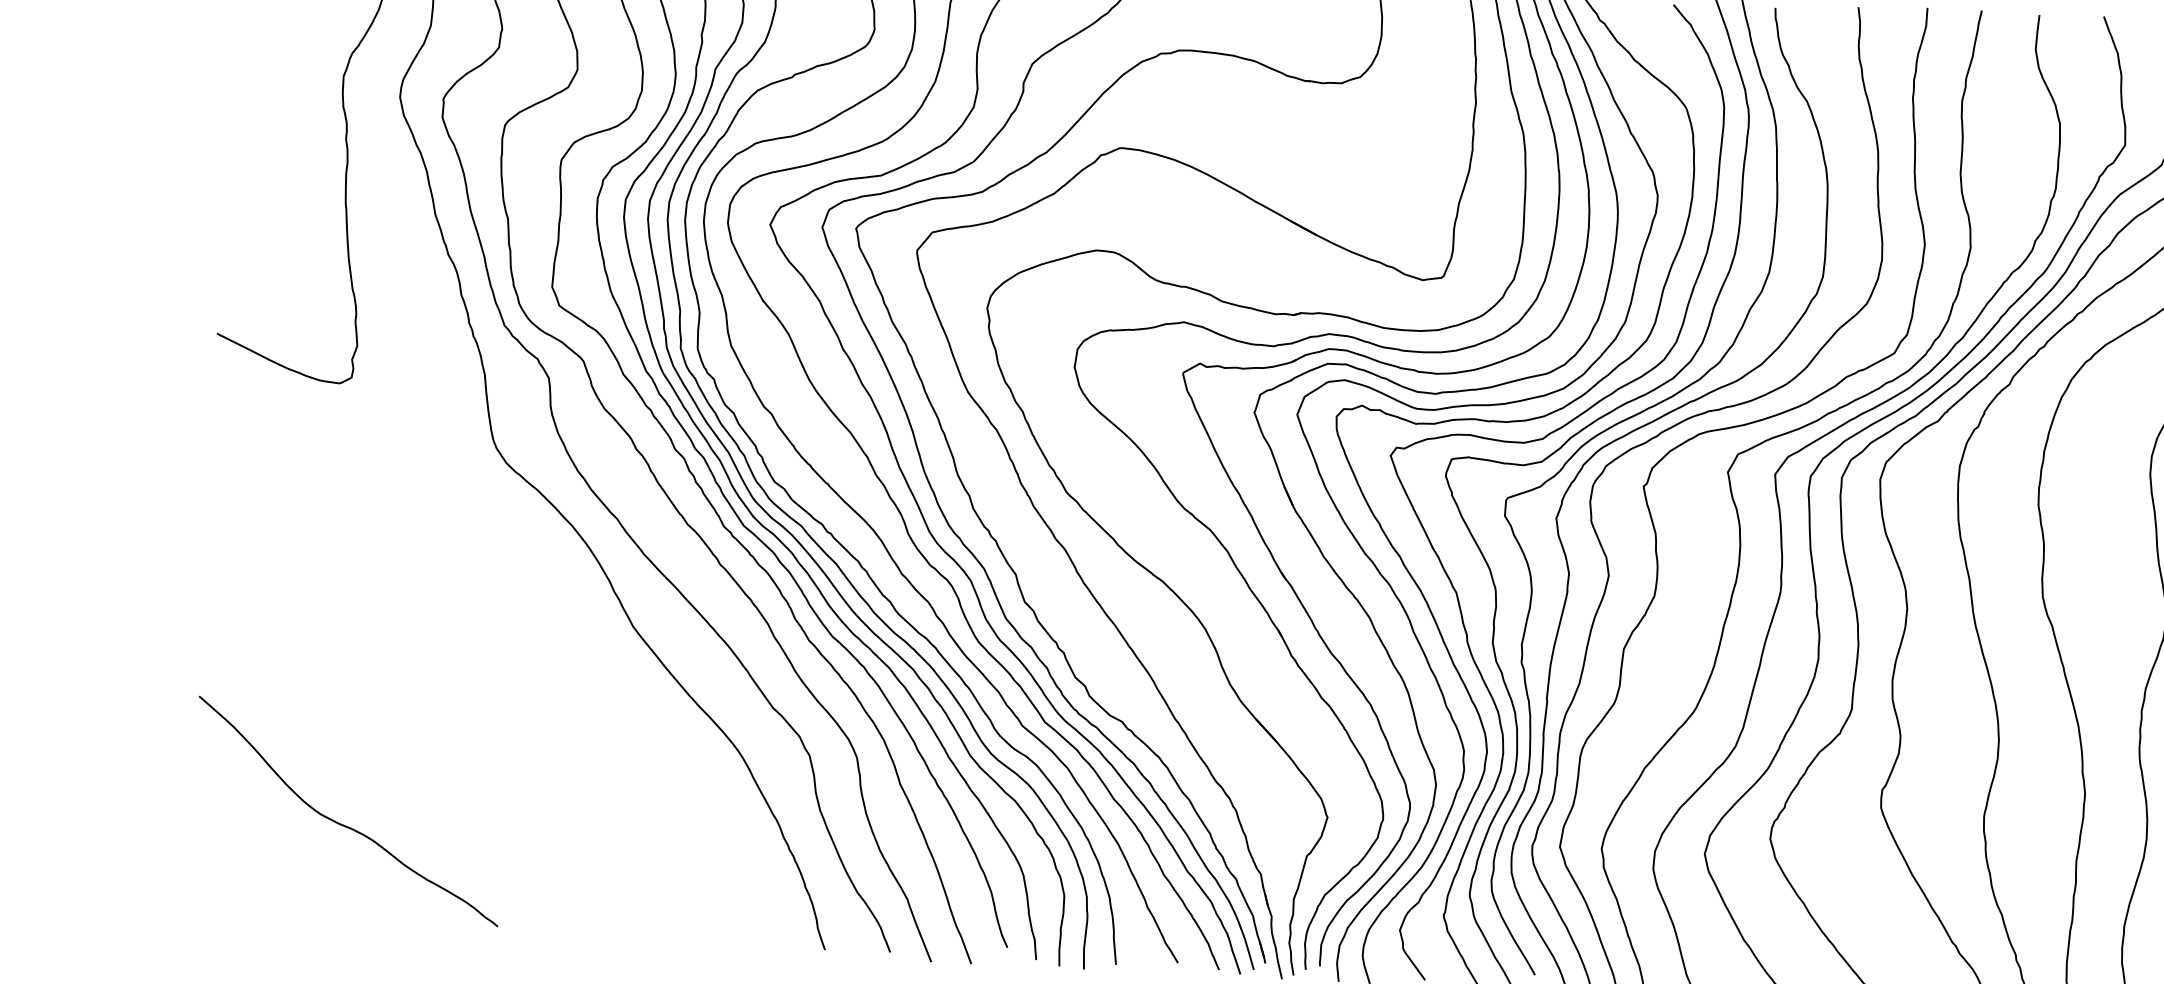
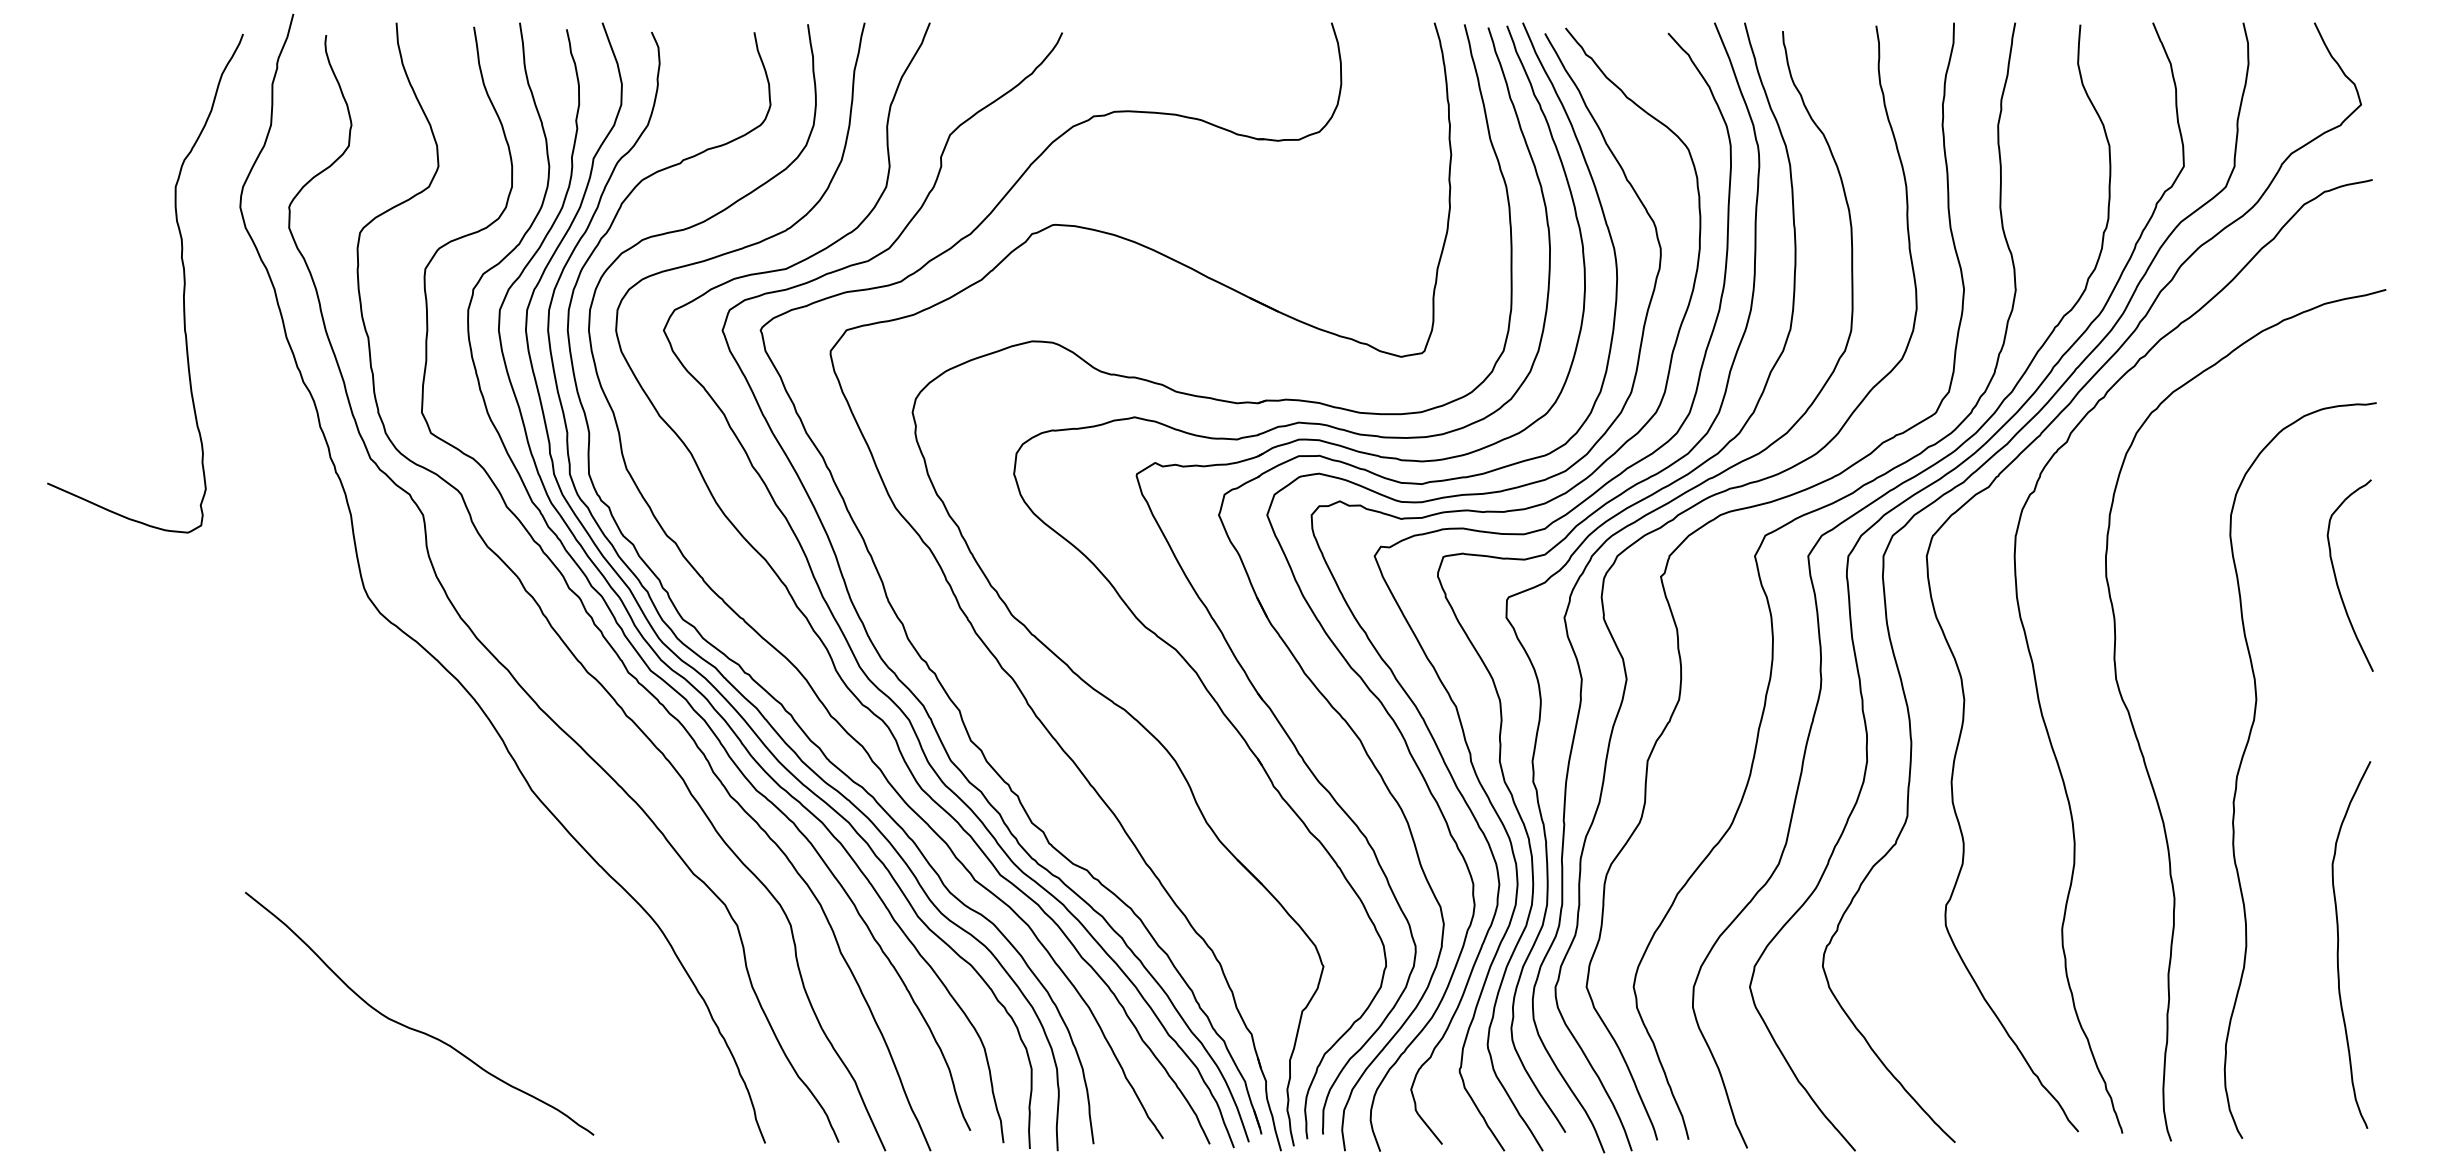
curve: (343, 824) -> (414, 1028), moved

